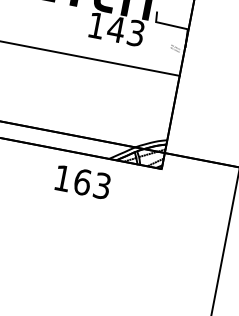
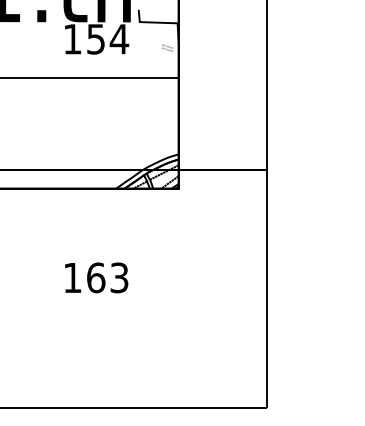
text: (126, 30) -> (107, 38), 143 -> 154
text: (82, 181) -> (96, 277), moved

